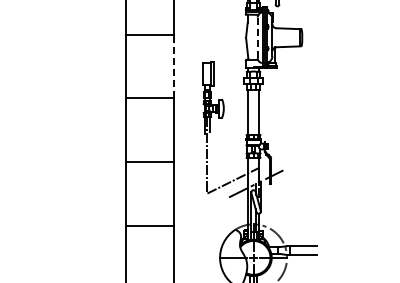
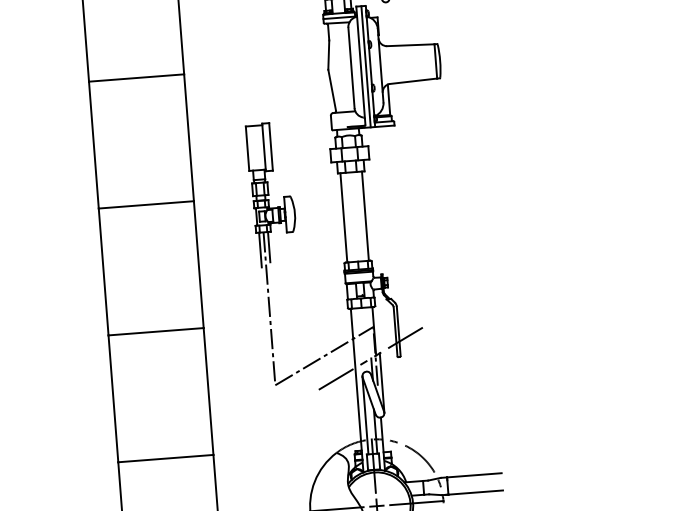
line: (257, 38) -> (351, 69), dashed -> solid
line: (173, 66) -> (188, 137), dashed -> solid

